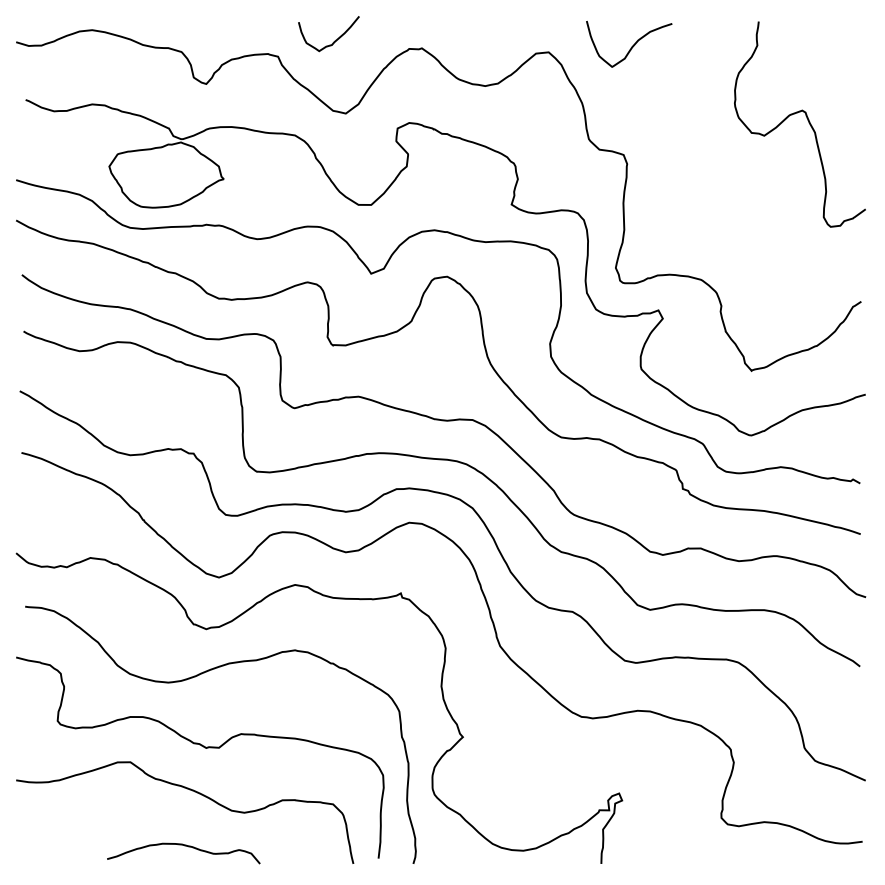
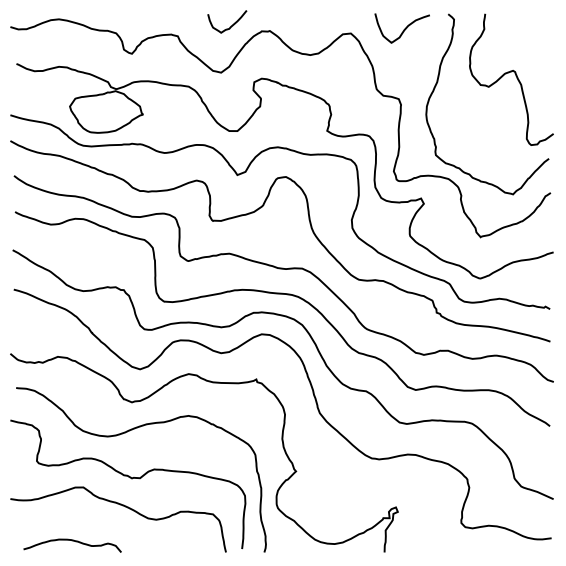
curve: (335, 39) -> (231, 25), moved
curve: (684, 132) -> (437, 84), added
curve: (183, 846) -> (72, 541), moved

